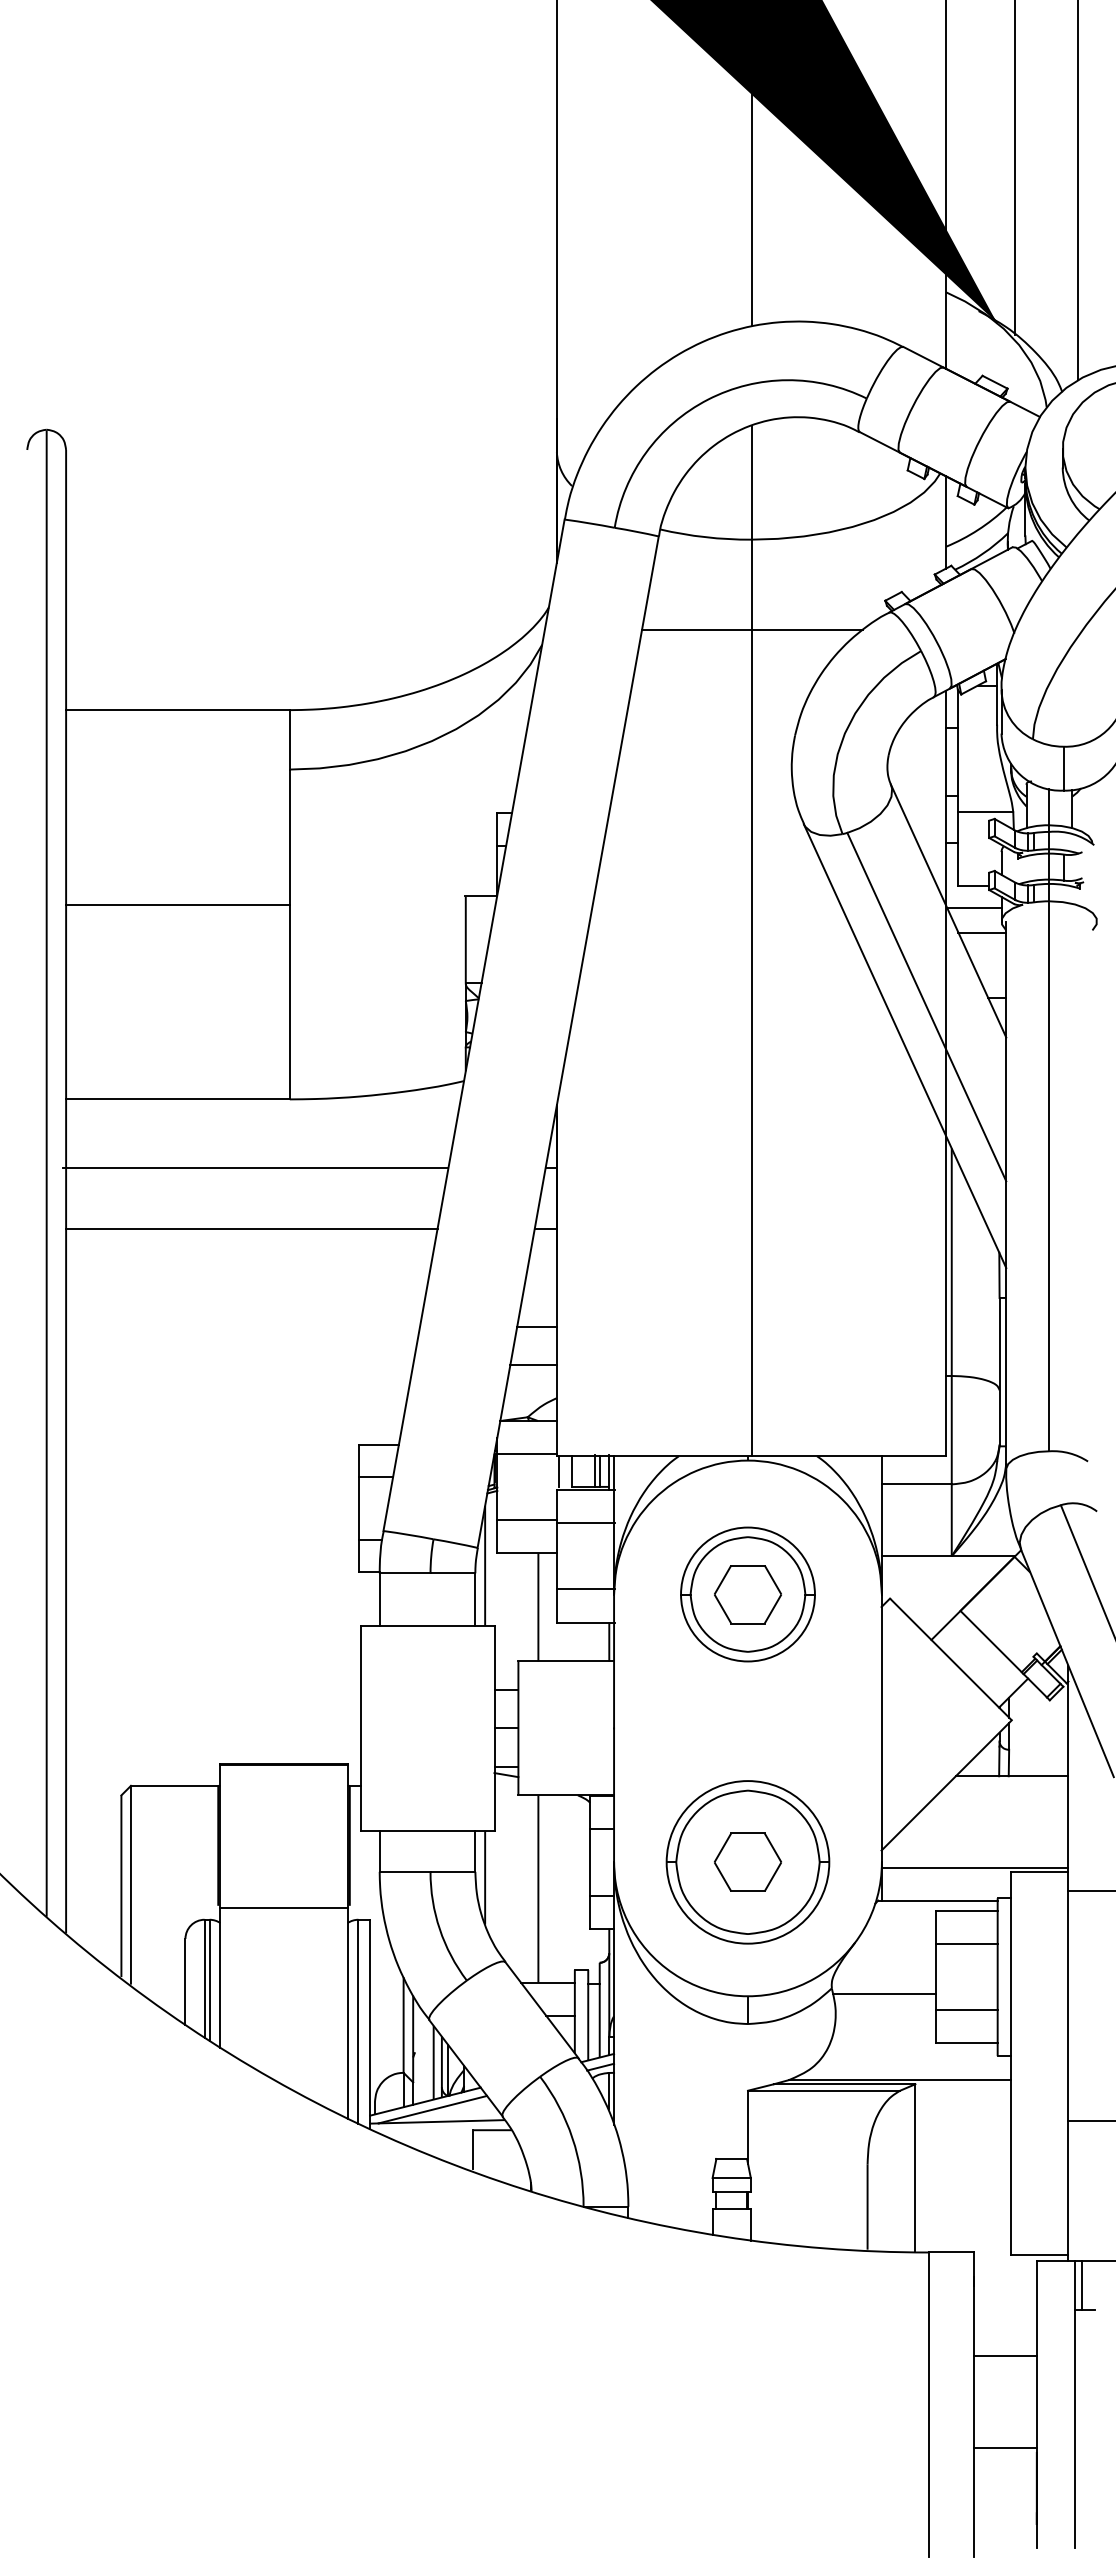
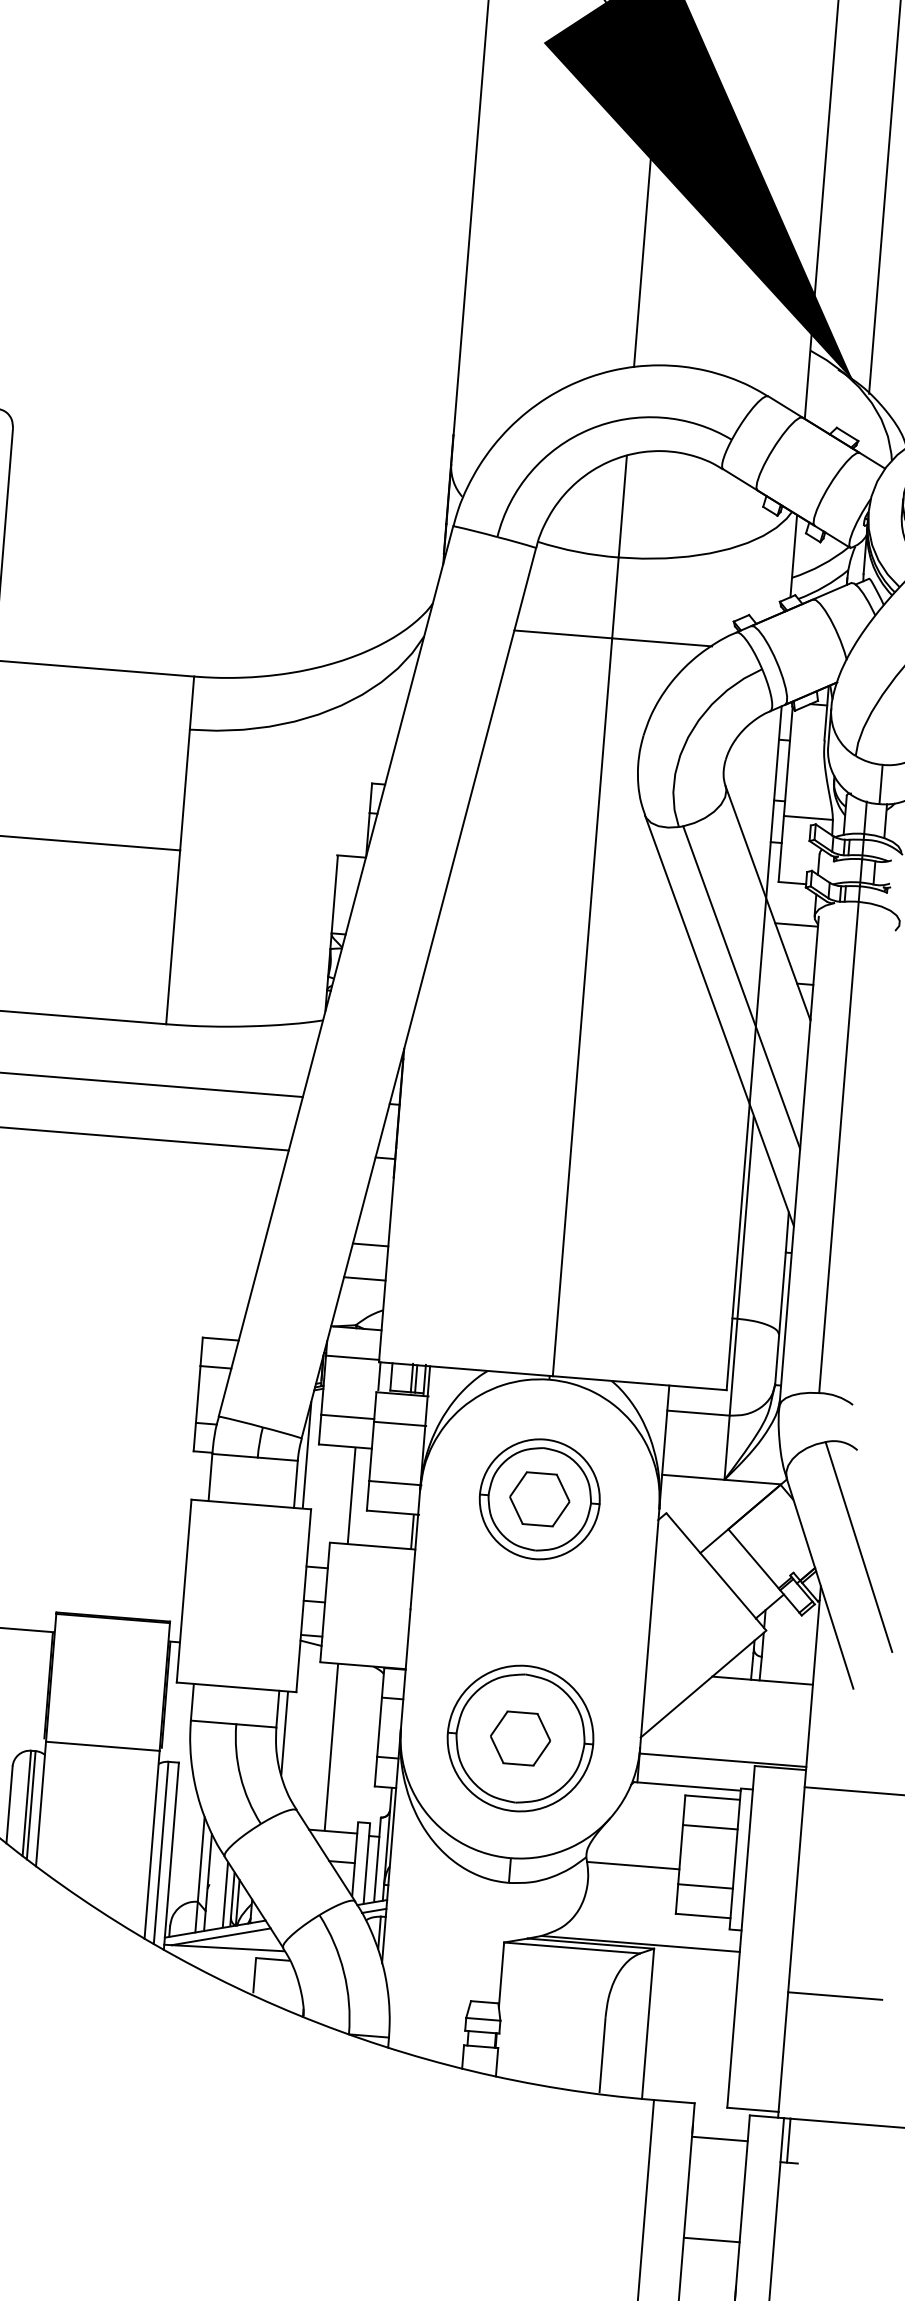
line: (974, 908) -> (791, 902), removed
line: (1005, 2355) -> (719, 2138), moved
line: (1005, 2448) -> (711, 2240), moved

